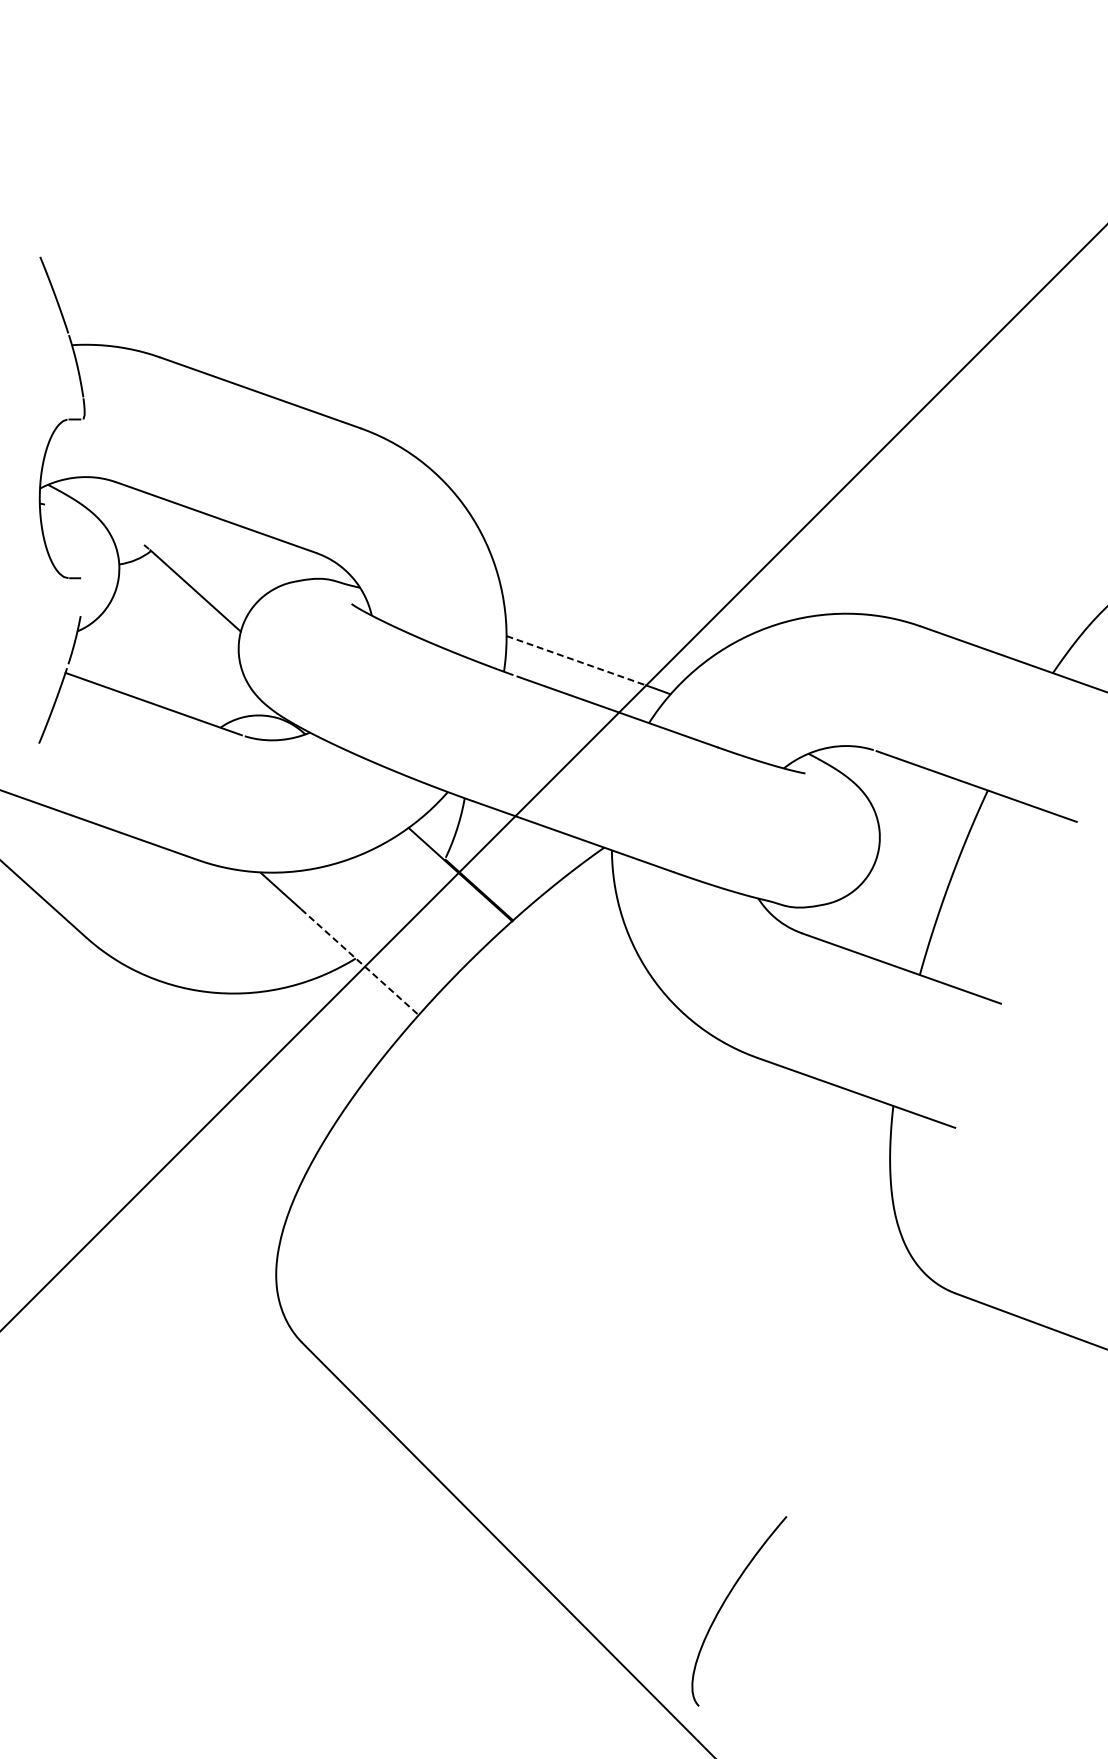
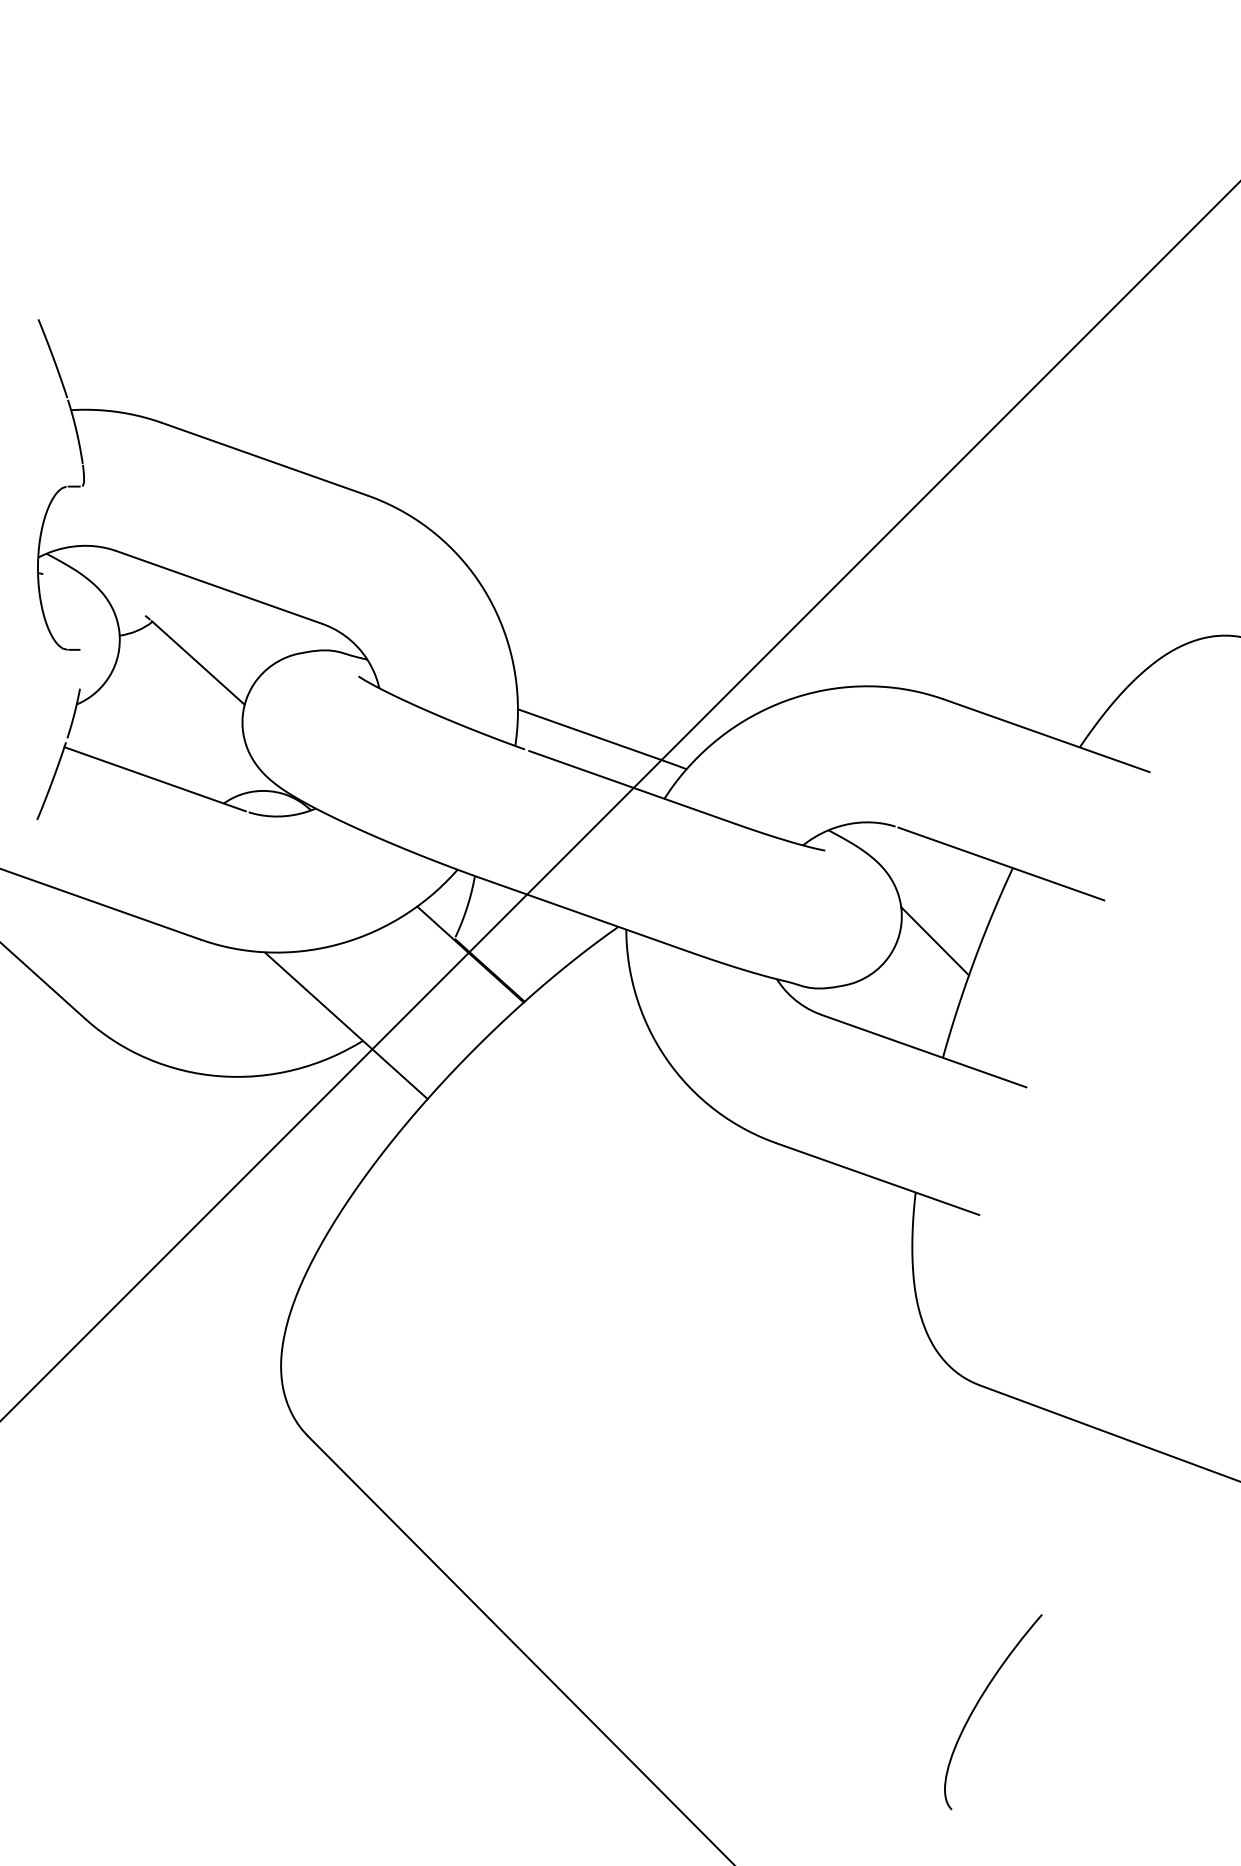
line: (576, 660) -> (589, 734), dashed -> solid
line: (912, 861) -> (935, 941), added
line: (360, 962) -> (367, 1044), dashed -> solid
curve: (723, 1604) -> (977, 1705), moved

